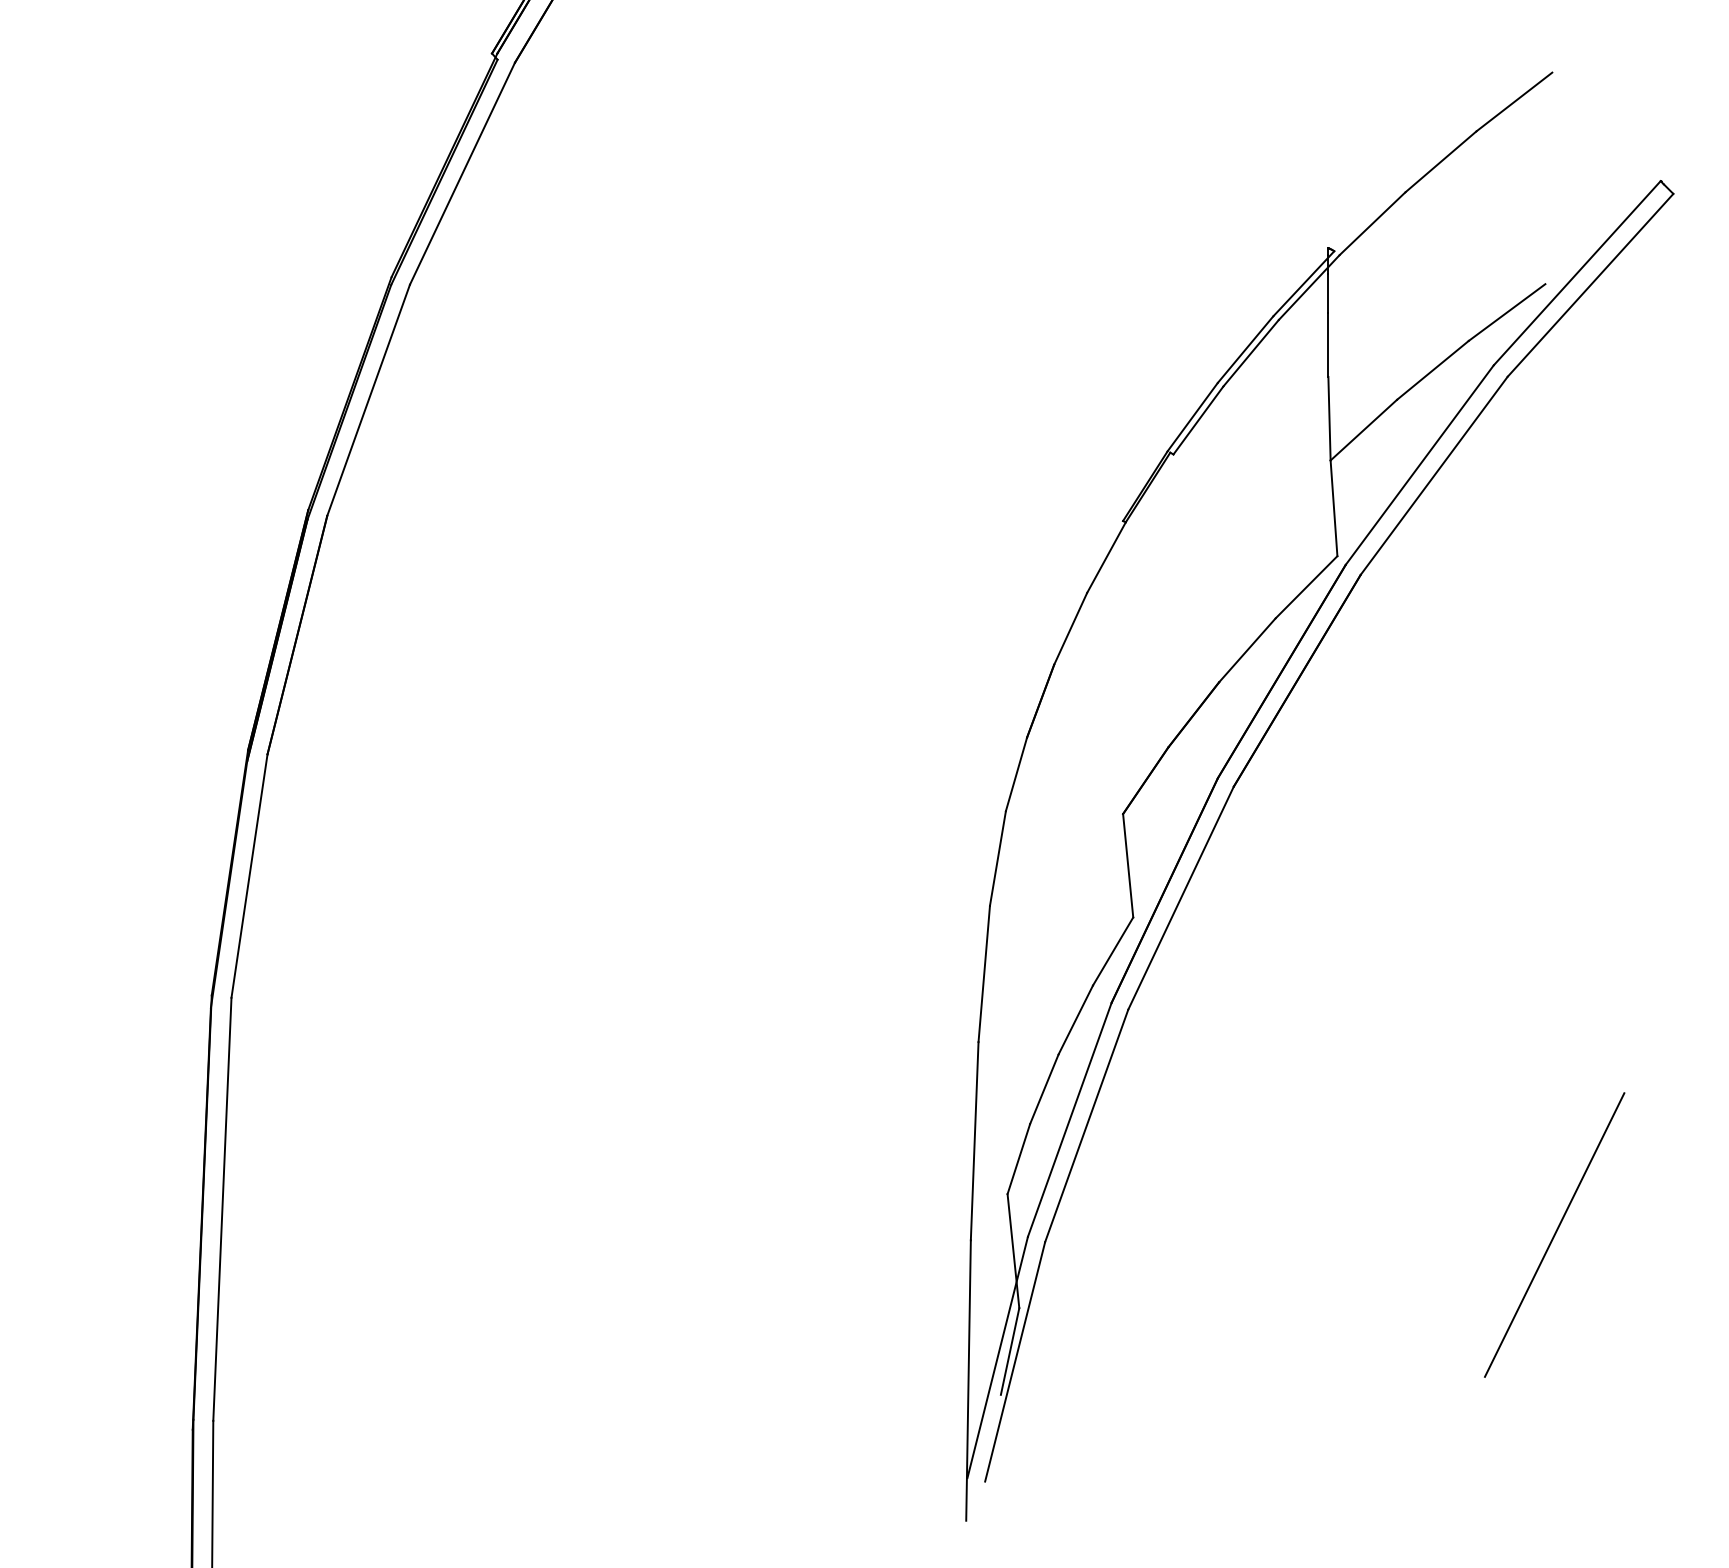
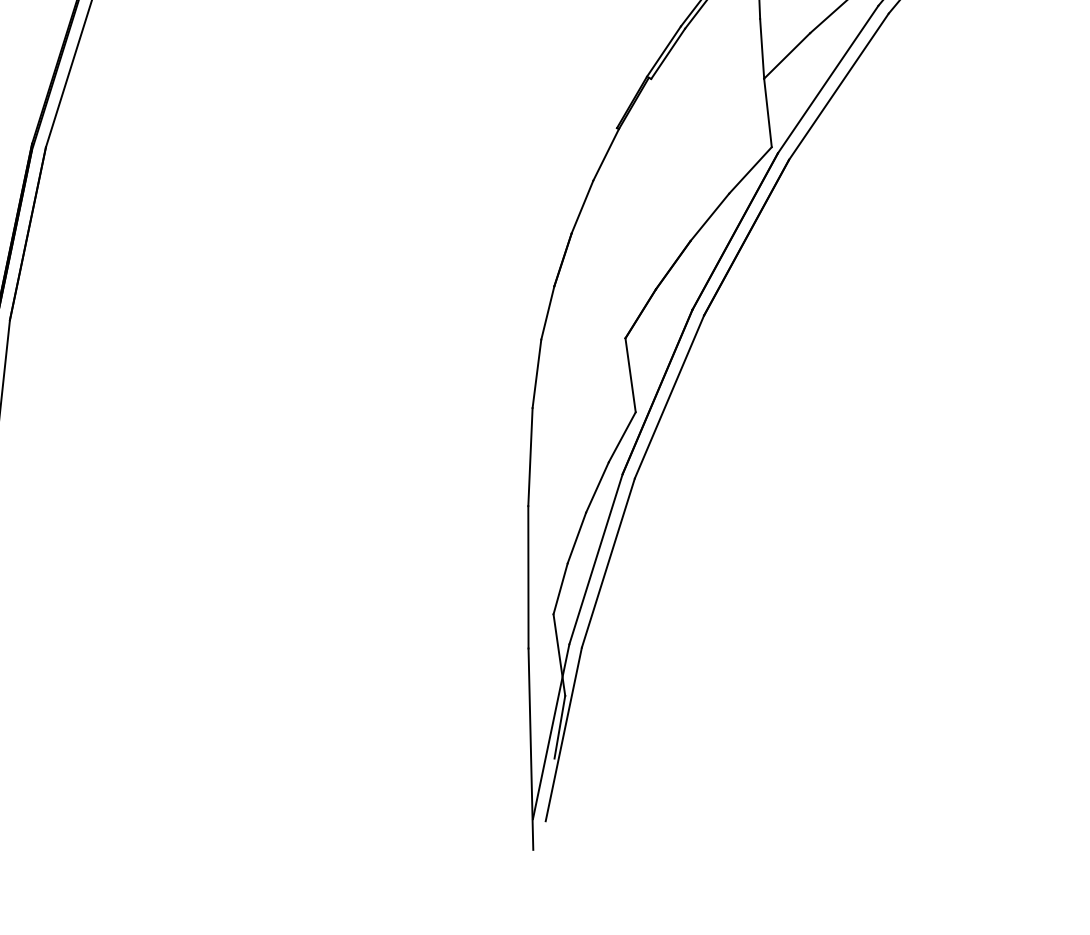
line: (1554, 1234) -> (947, 627), removed

